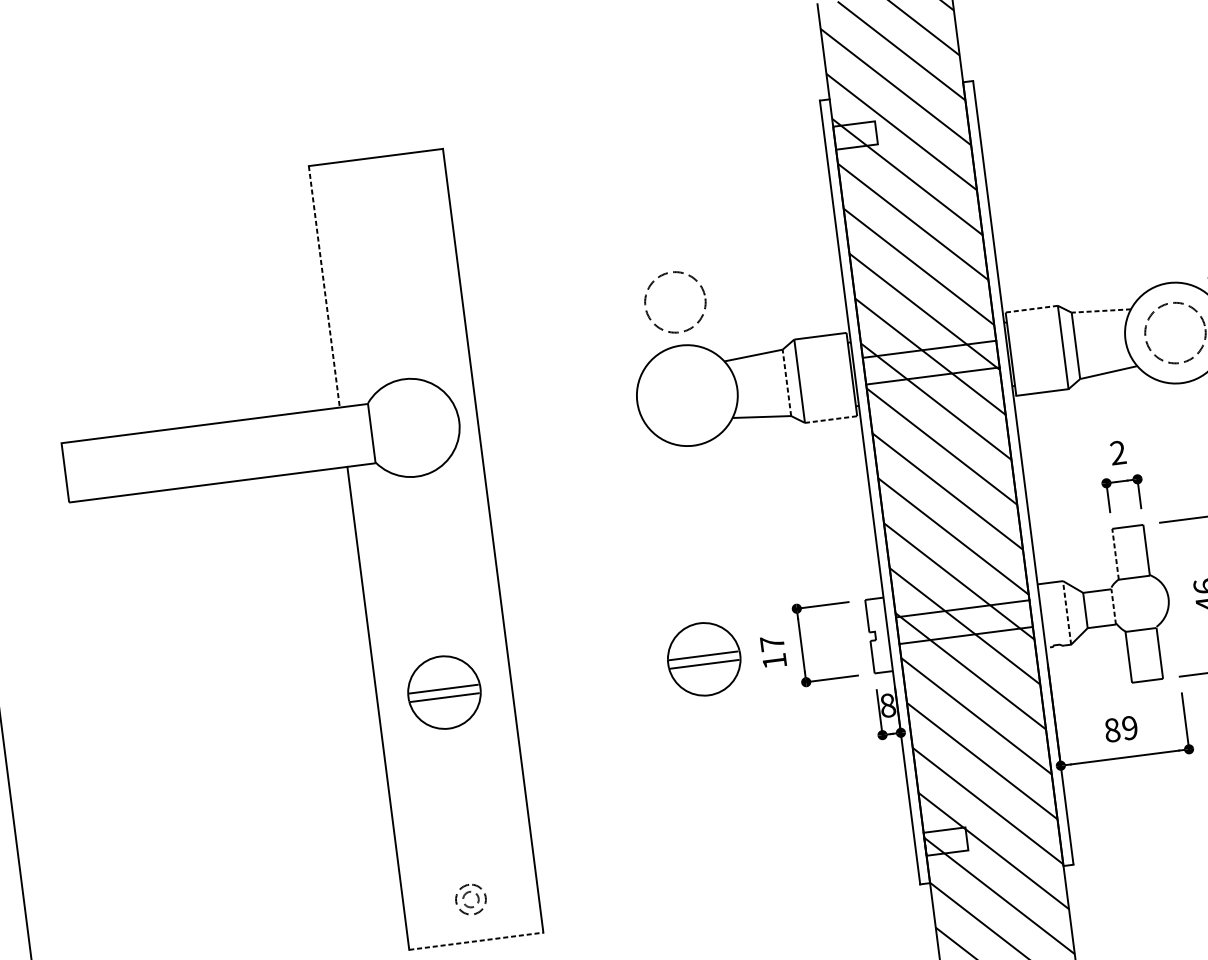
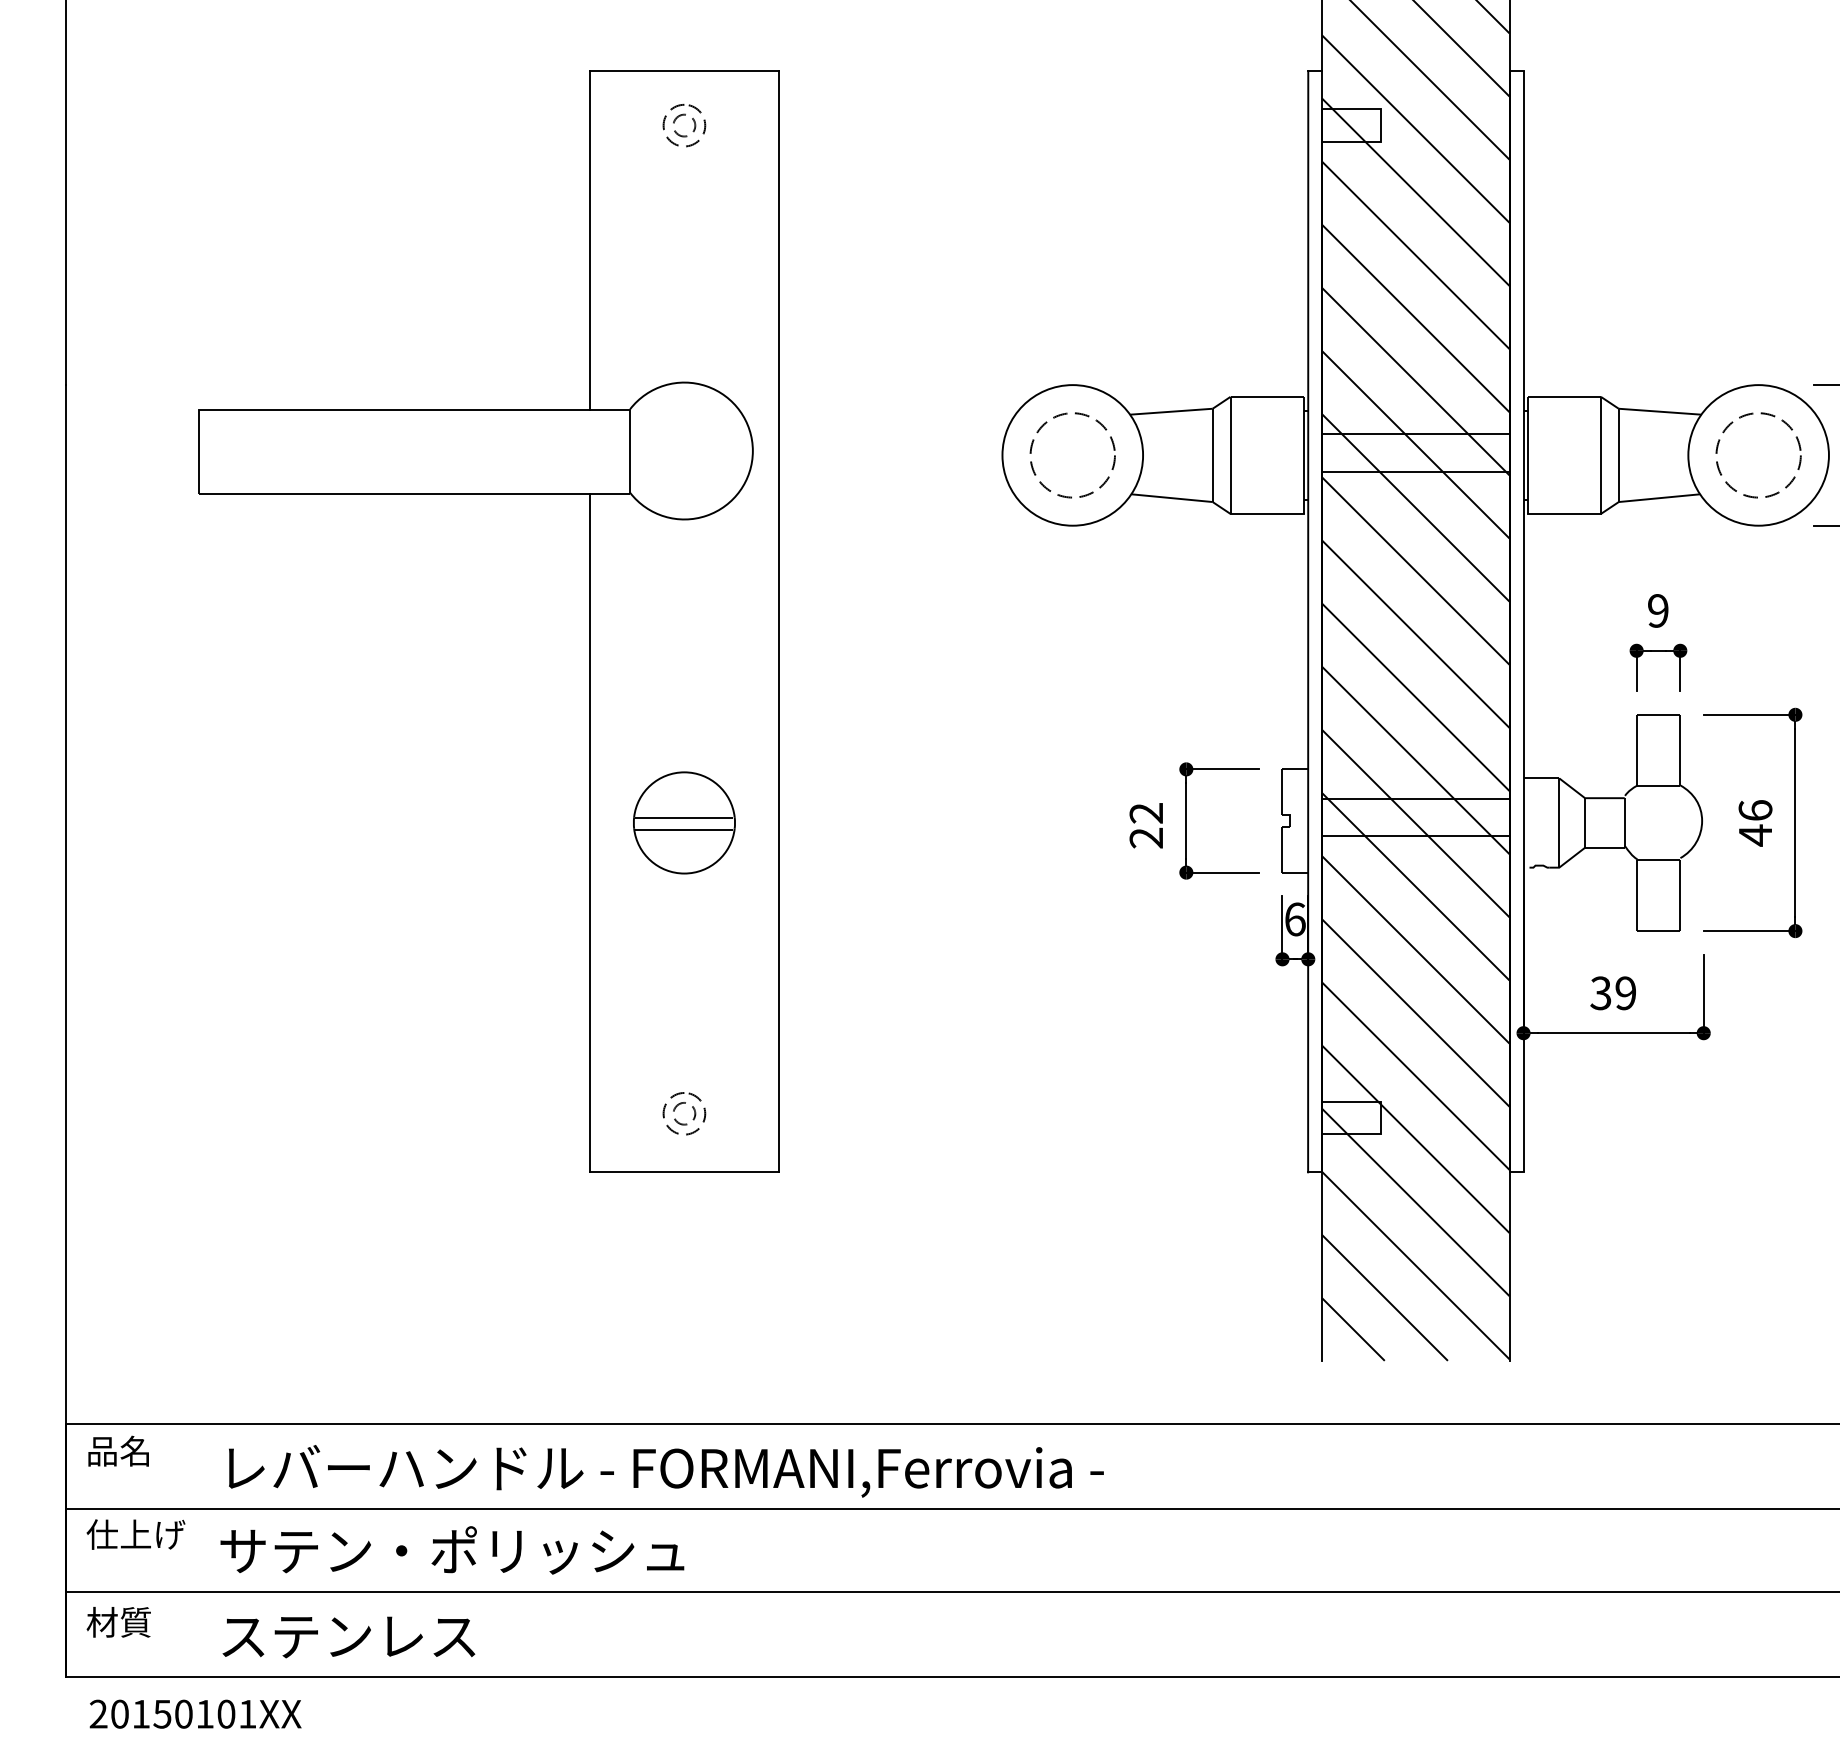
part: (386, 191) -> (692, 120), added
line: (324, 286) -> (590, 240), dashed -> solid
circle: (675, 302) -> (1072, 455), moved
line: (1031, 308) -> (1564, 396), dashed -> solid
line: (1100, 310) -> (1659, 411), dashed -> solid
line: (786, 382) -> (1212, 455), dashed -> solid
line: (831, 419) -> (1267, 513), dashed -> solid
text: (1118, 452) -> (1658, 610), 2 -> 9
line: (1115, 554) -> (1636, 750), dashed -> solid
line: (1113, 606) -> (1624, 822), dashed -> solid
line: (1067, 613) -> (1559, 823), dashed -> solid
text: (772, 652) -> (1145, 825), 17 -> 22
part: (704, 659) -> (1049, 822), removed
text: (888, 705) -> (1295, 919), 8 -> 6
text: (1111, 730) -> (1600, 993), 89 -> 39
line: (476, 941) -> (684, 1172), dashed -> solid

